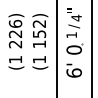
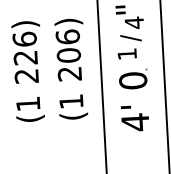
text: (39, 33) -> (68, 54), 152) -> 206)
text: (73, 73) -> (134, 123), 6' -> 4'

